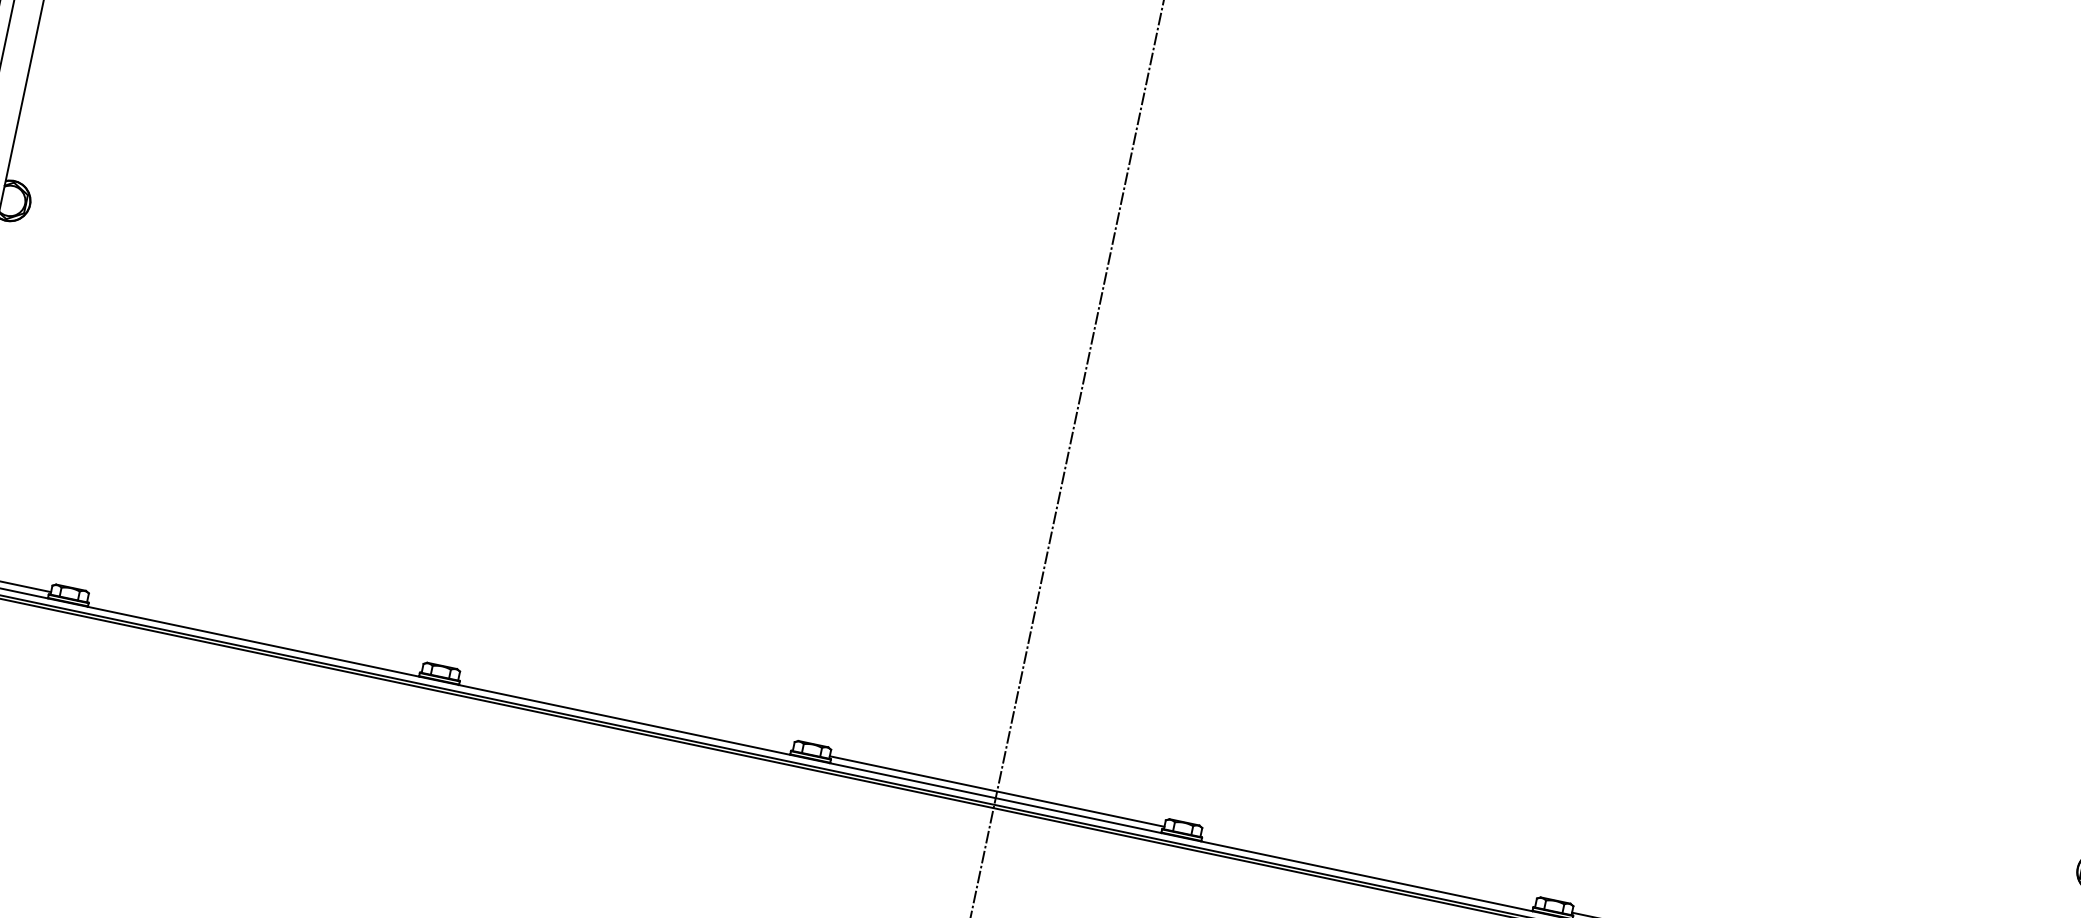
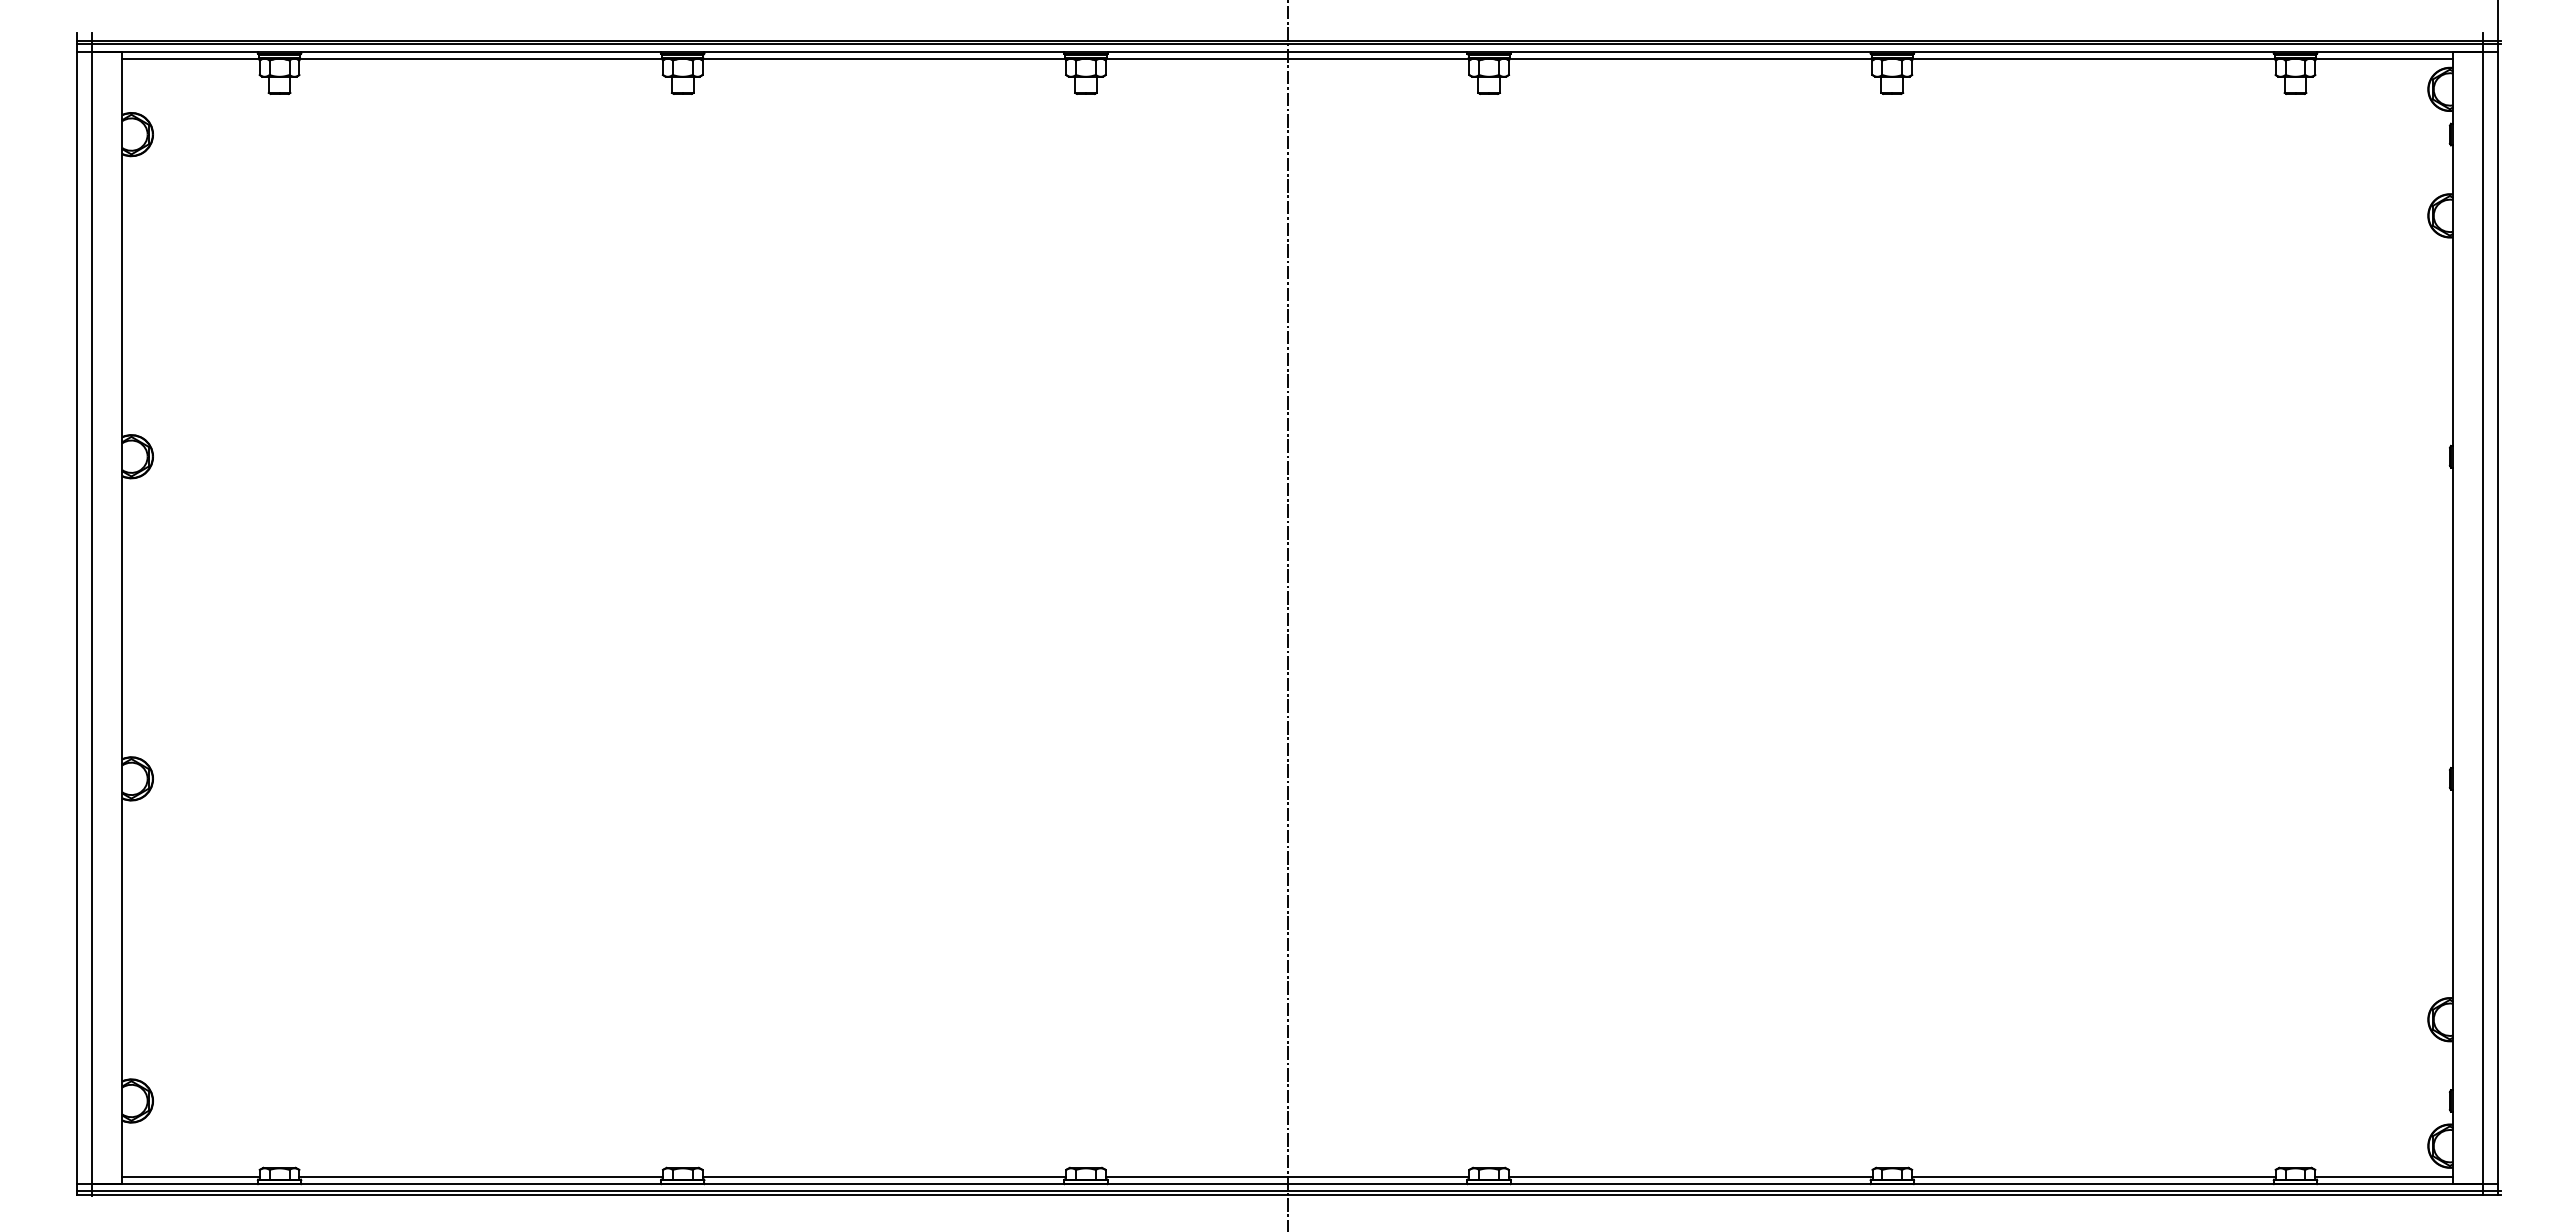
line: (254, 634) -> (480, 1176), added
line: (626, 712) -> (884, 1176), added
line: (1368, 869) -> (1690, 1176), added

